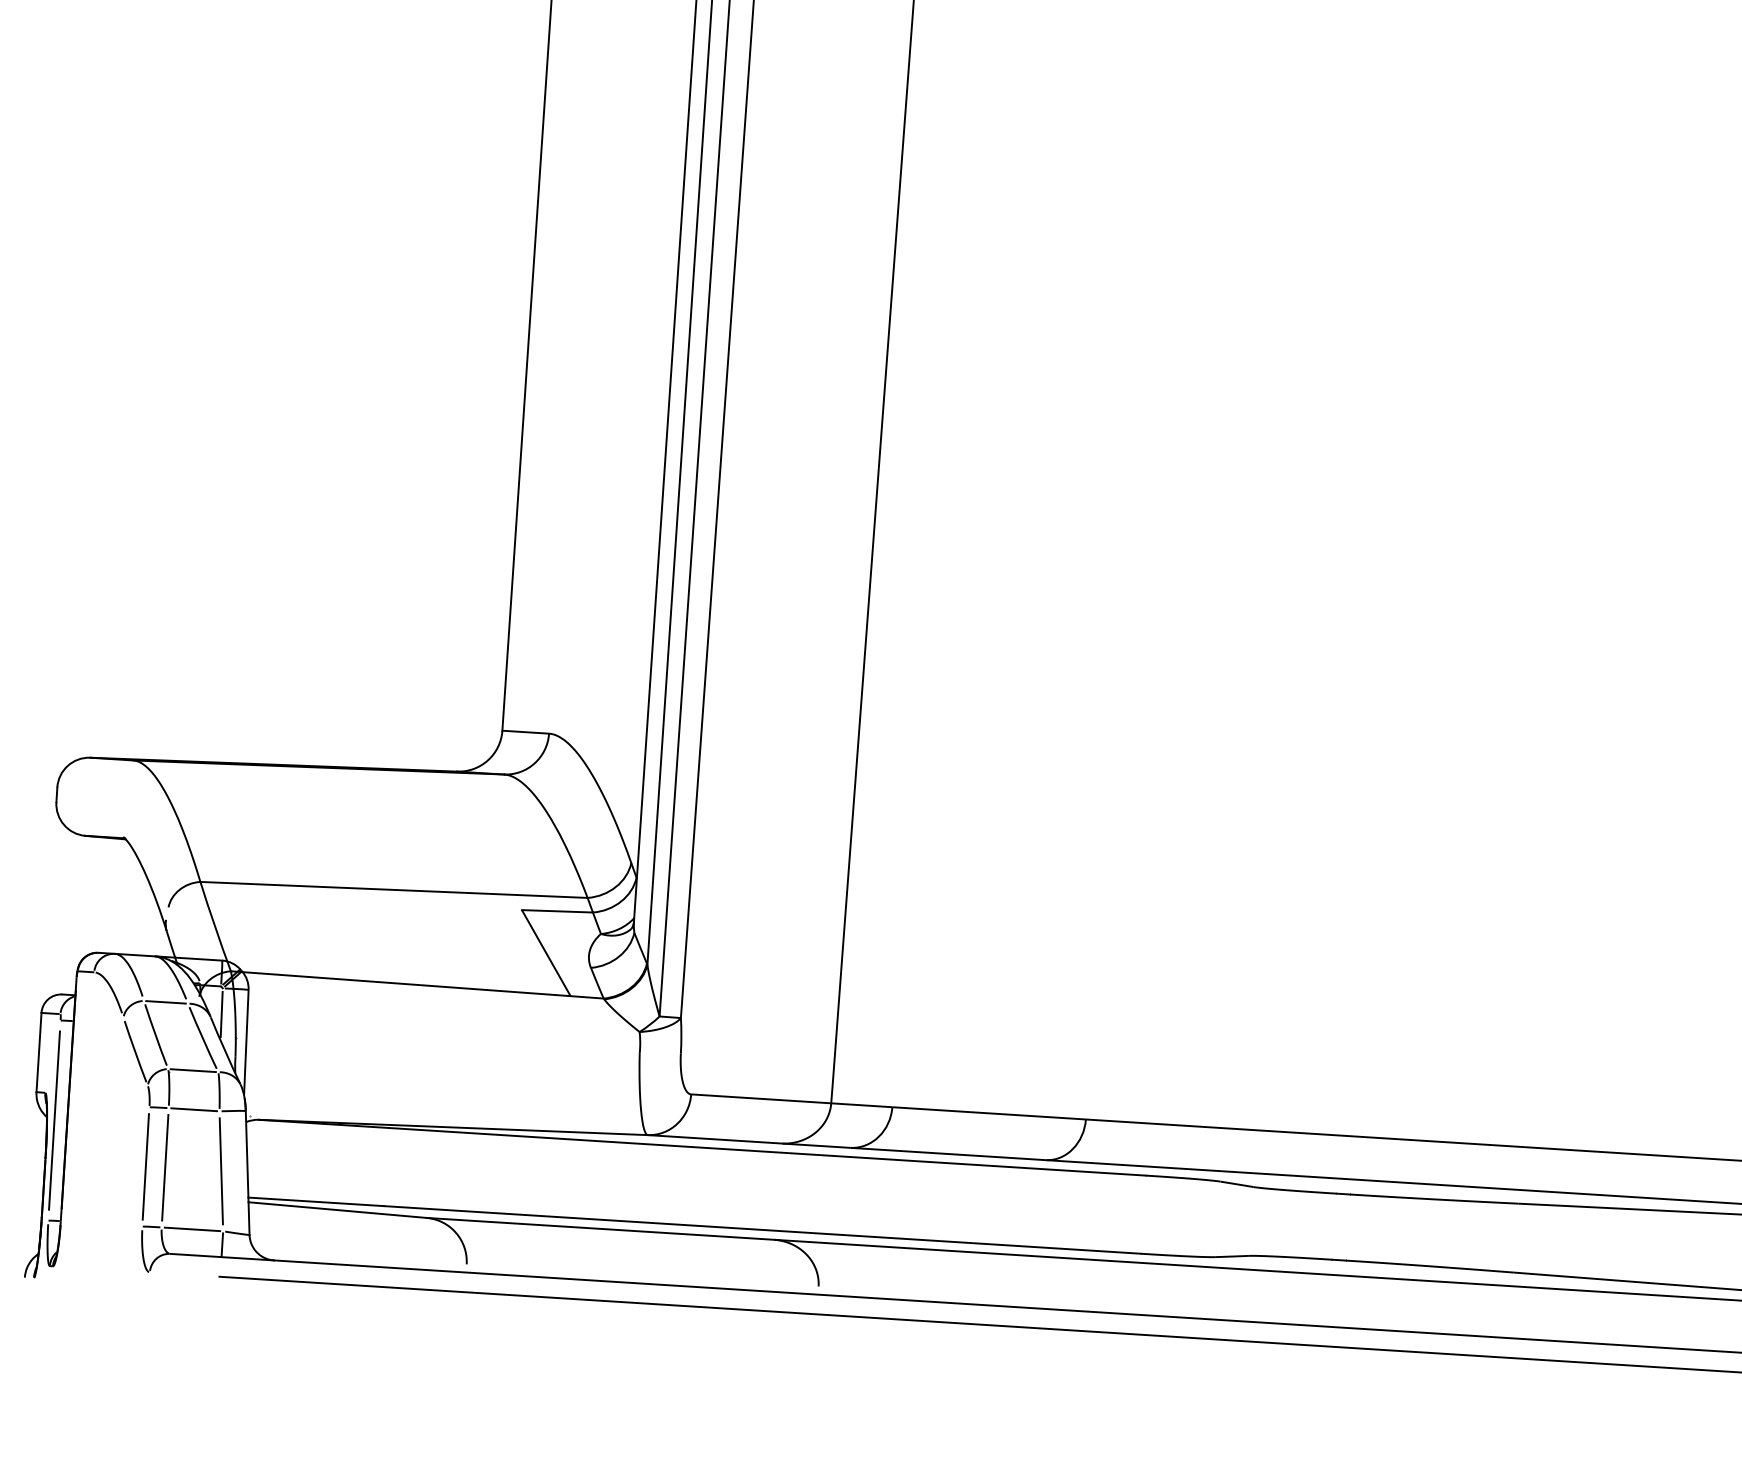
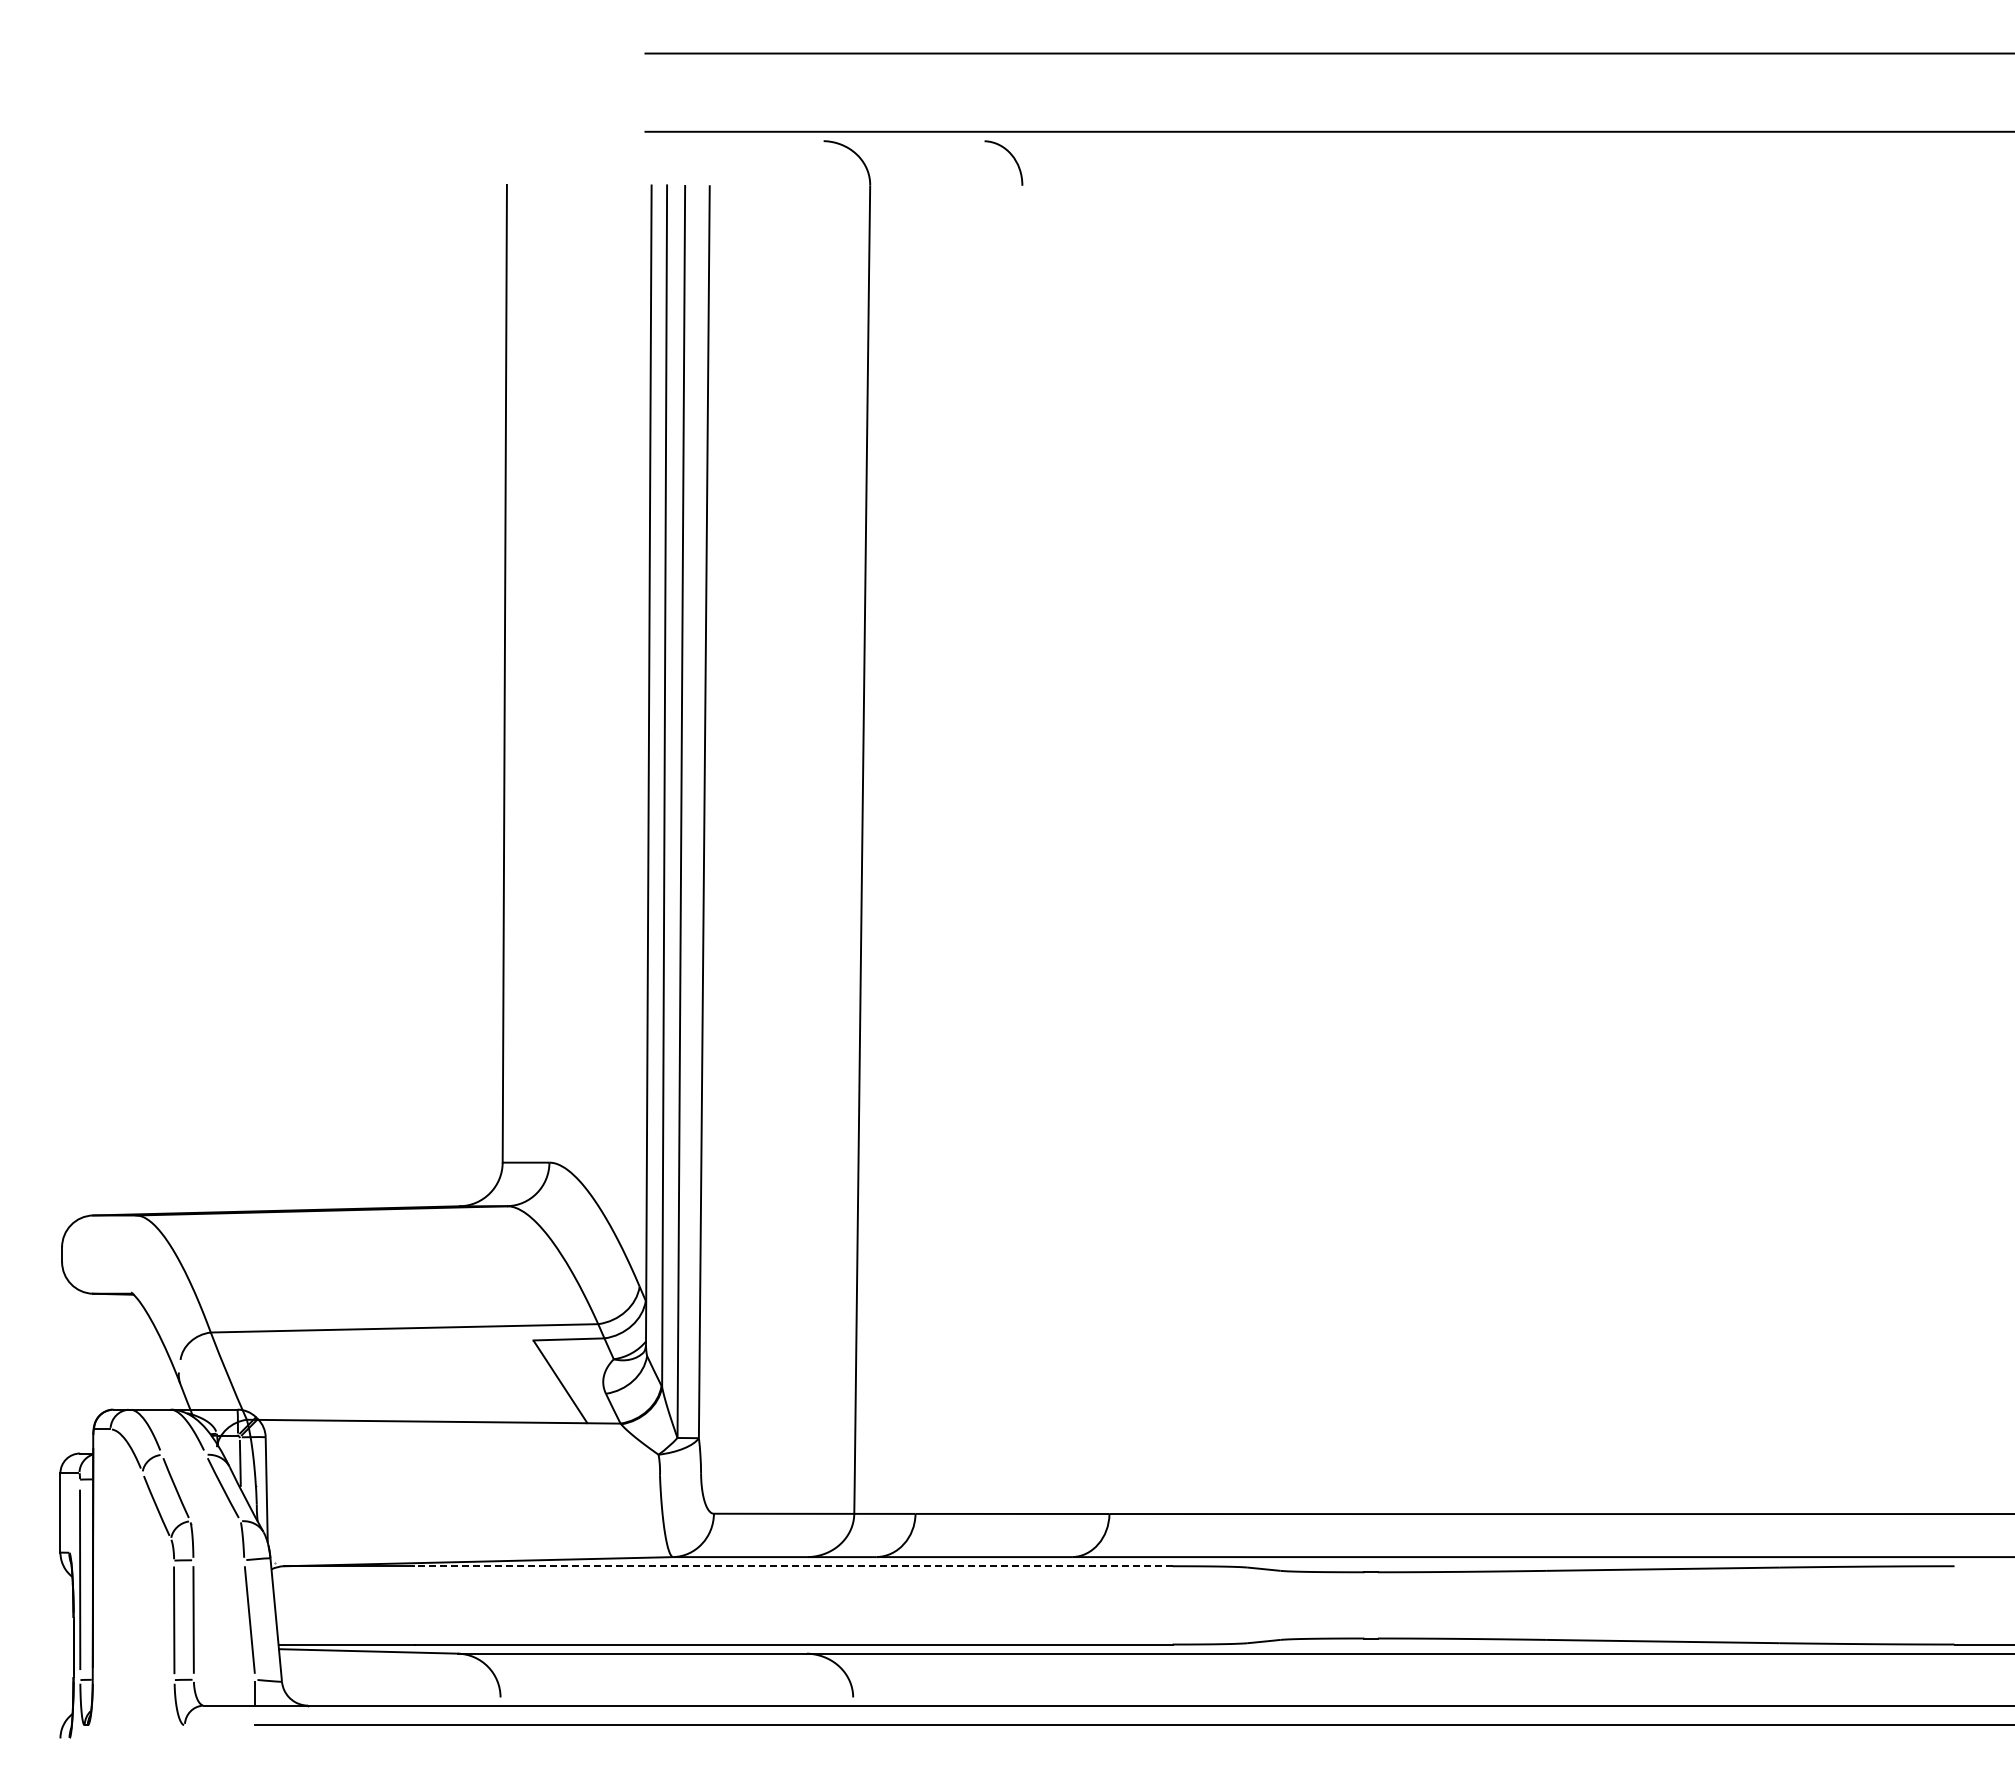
line: (165, 1001) -> (183, 1454), removed
line: (193, 1070) -> (215, 1521), removed
line: (193, 1109) -> (218, 1560), removed
line: (767, 1152) -> (793, 1566), solid -> dashed
line: (192, 1229) -> (224, 1679), removed

